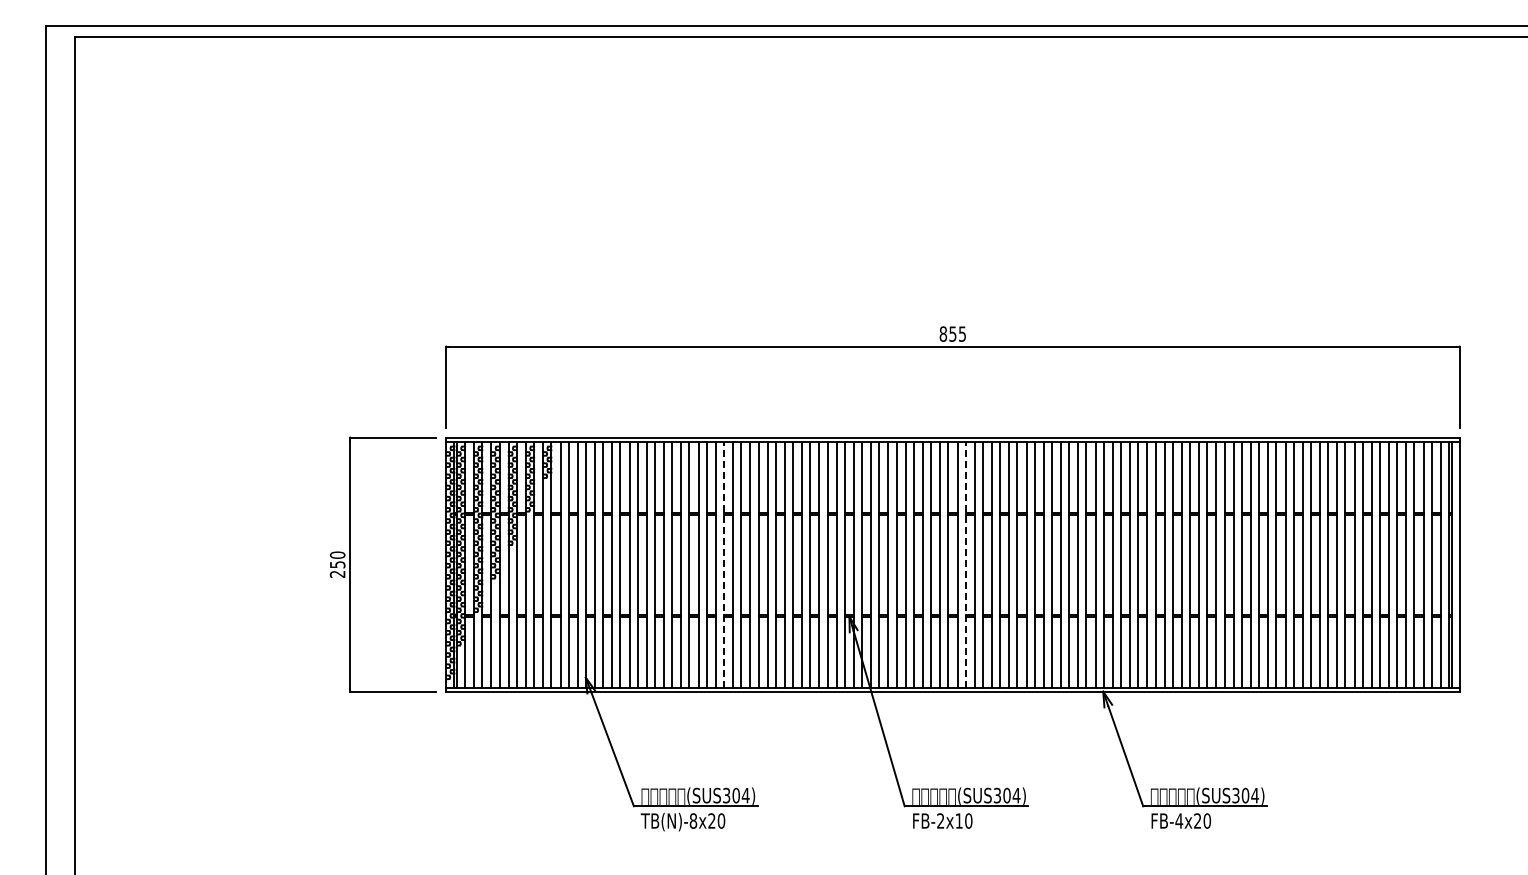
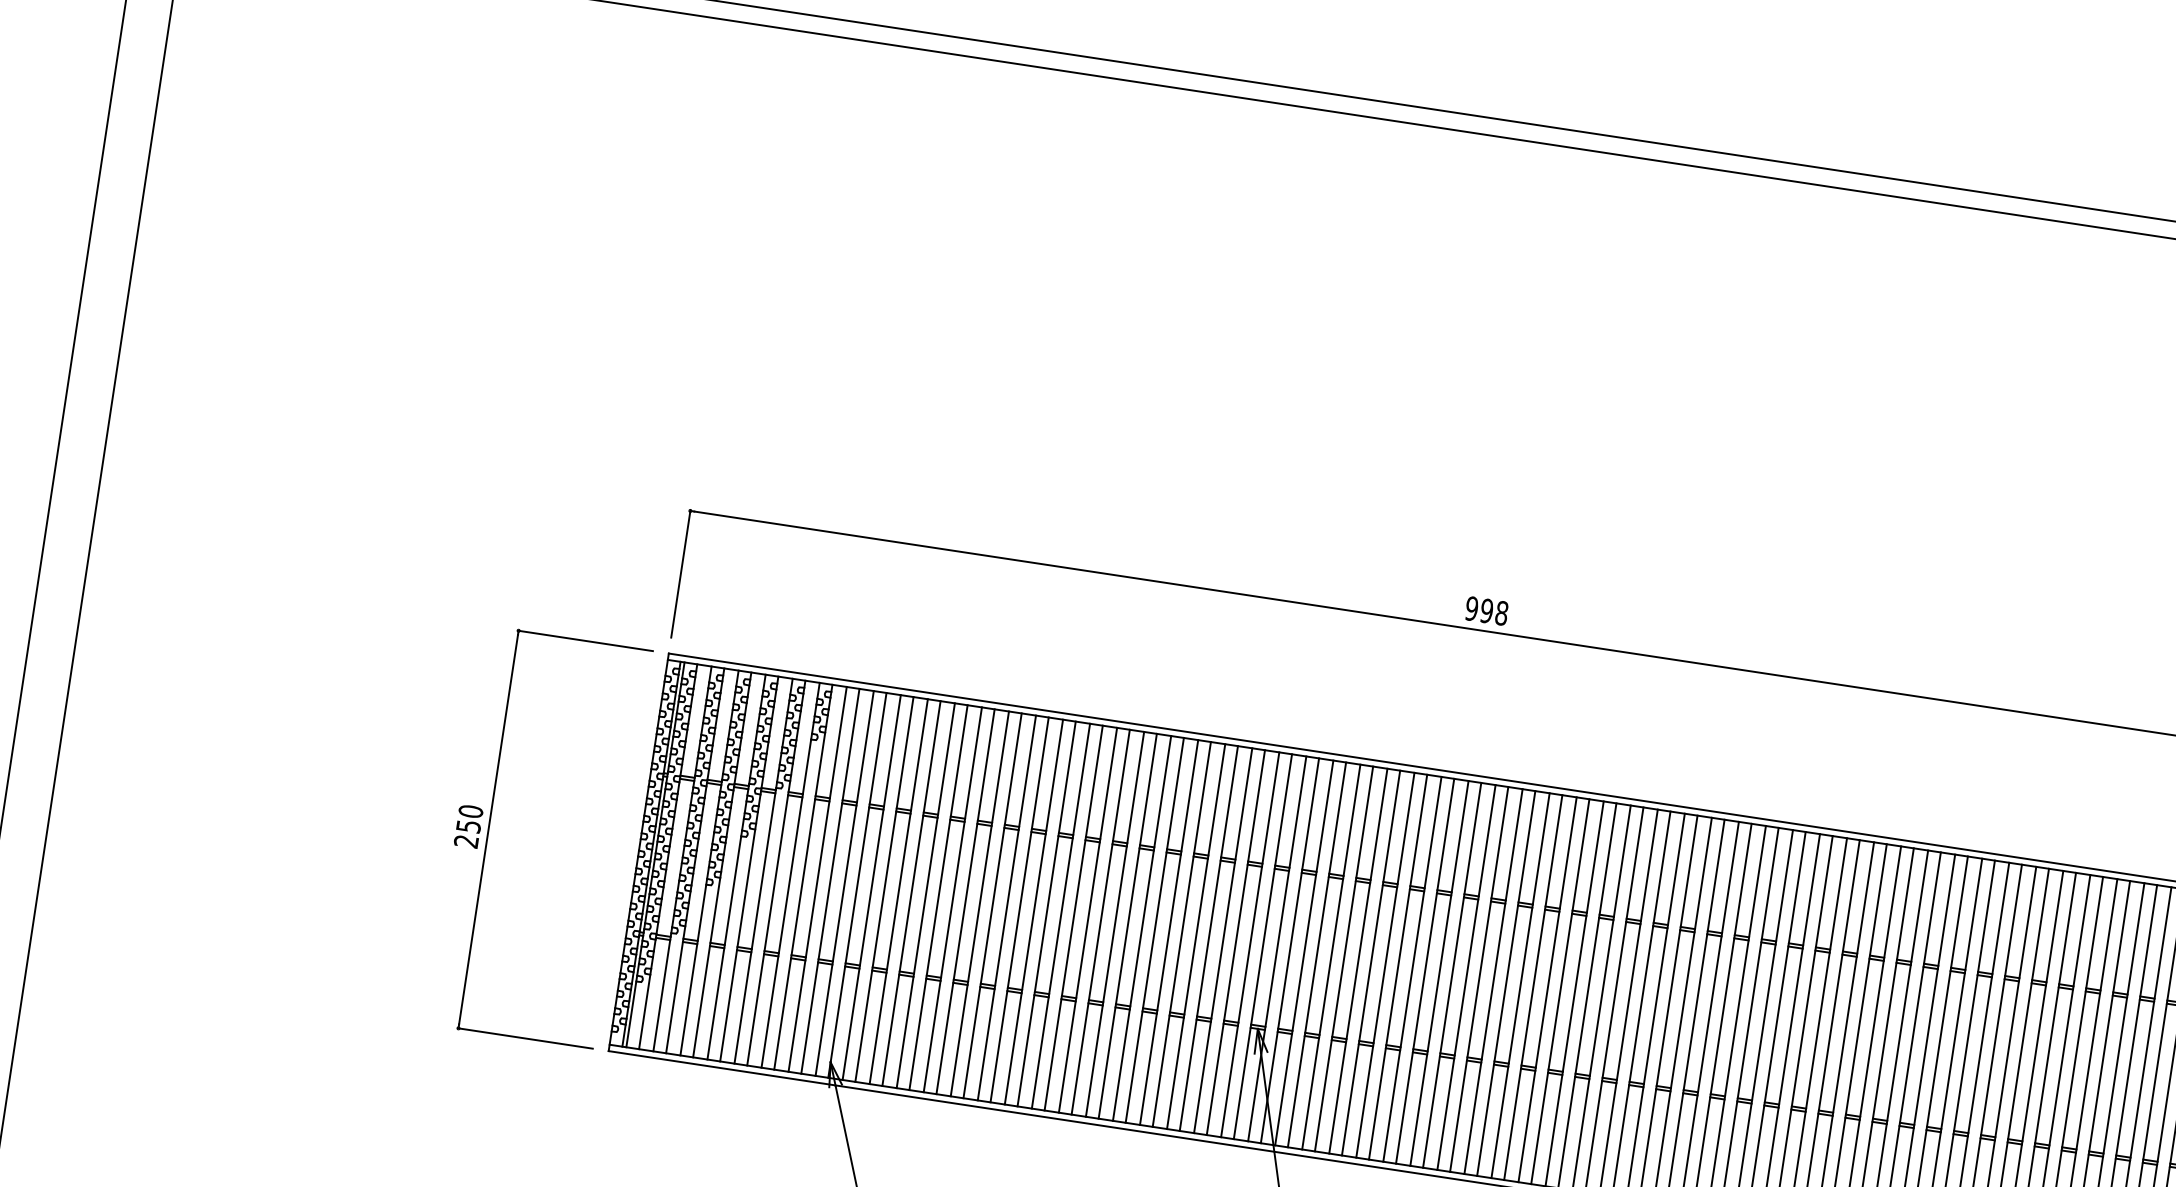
text: (952, 333) -> (1486, 609), 855 -> 998
line: (723, 564) -> (1072, 917), dashed -> solid
line: (965, 564) -> (1452, 974), dashed -> solid

